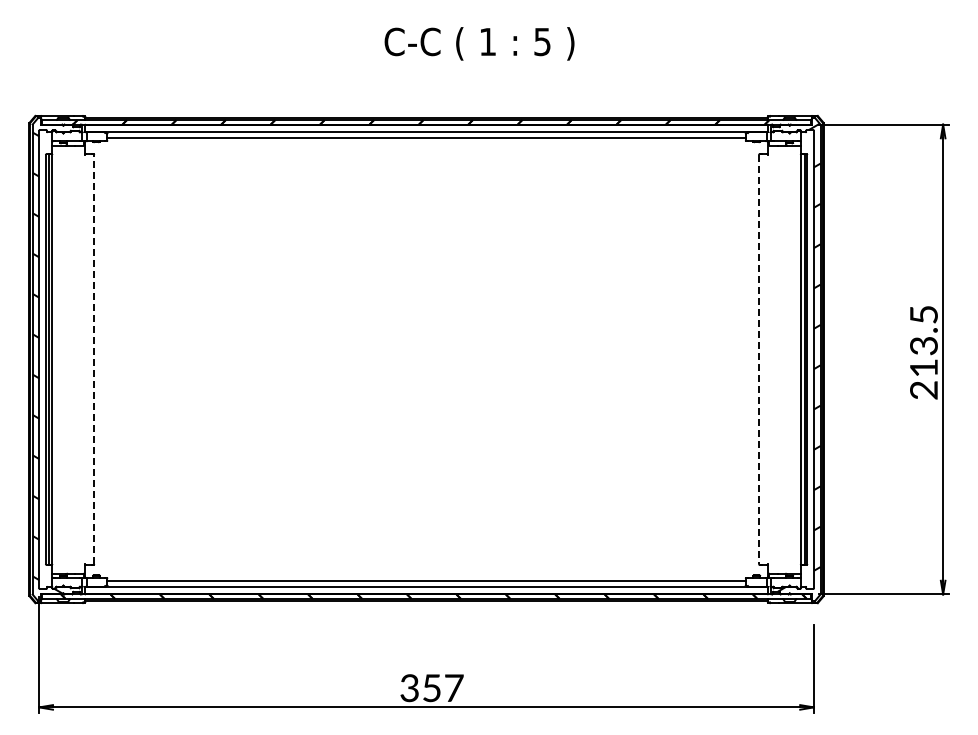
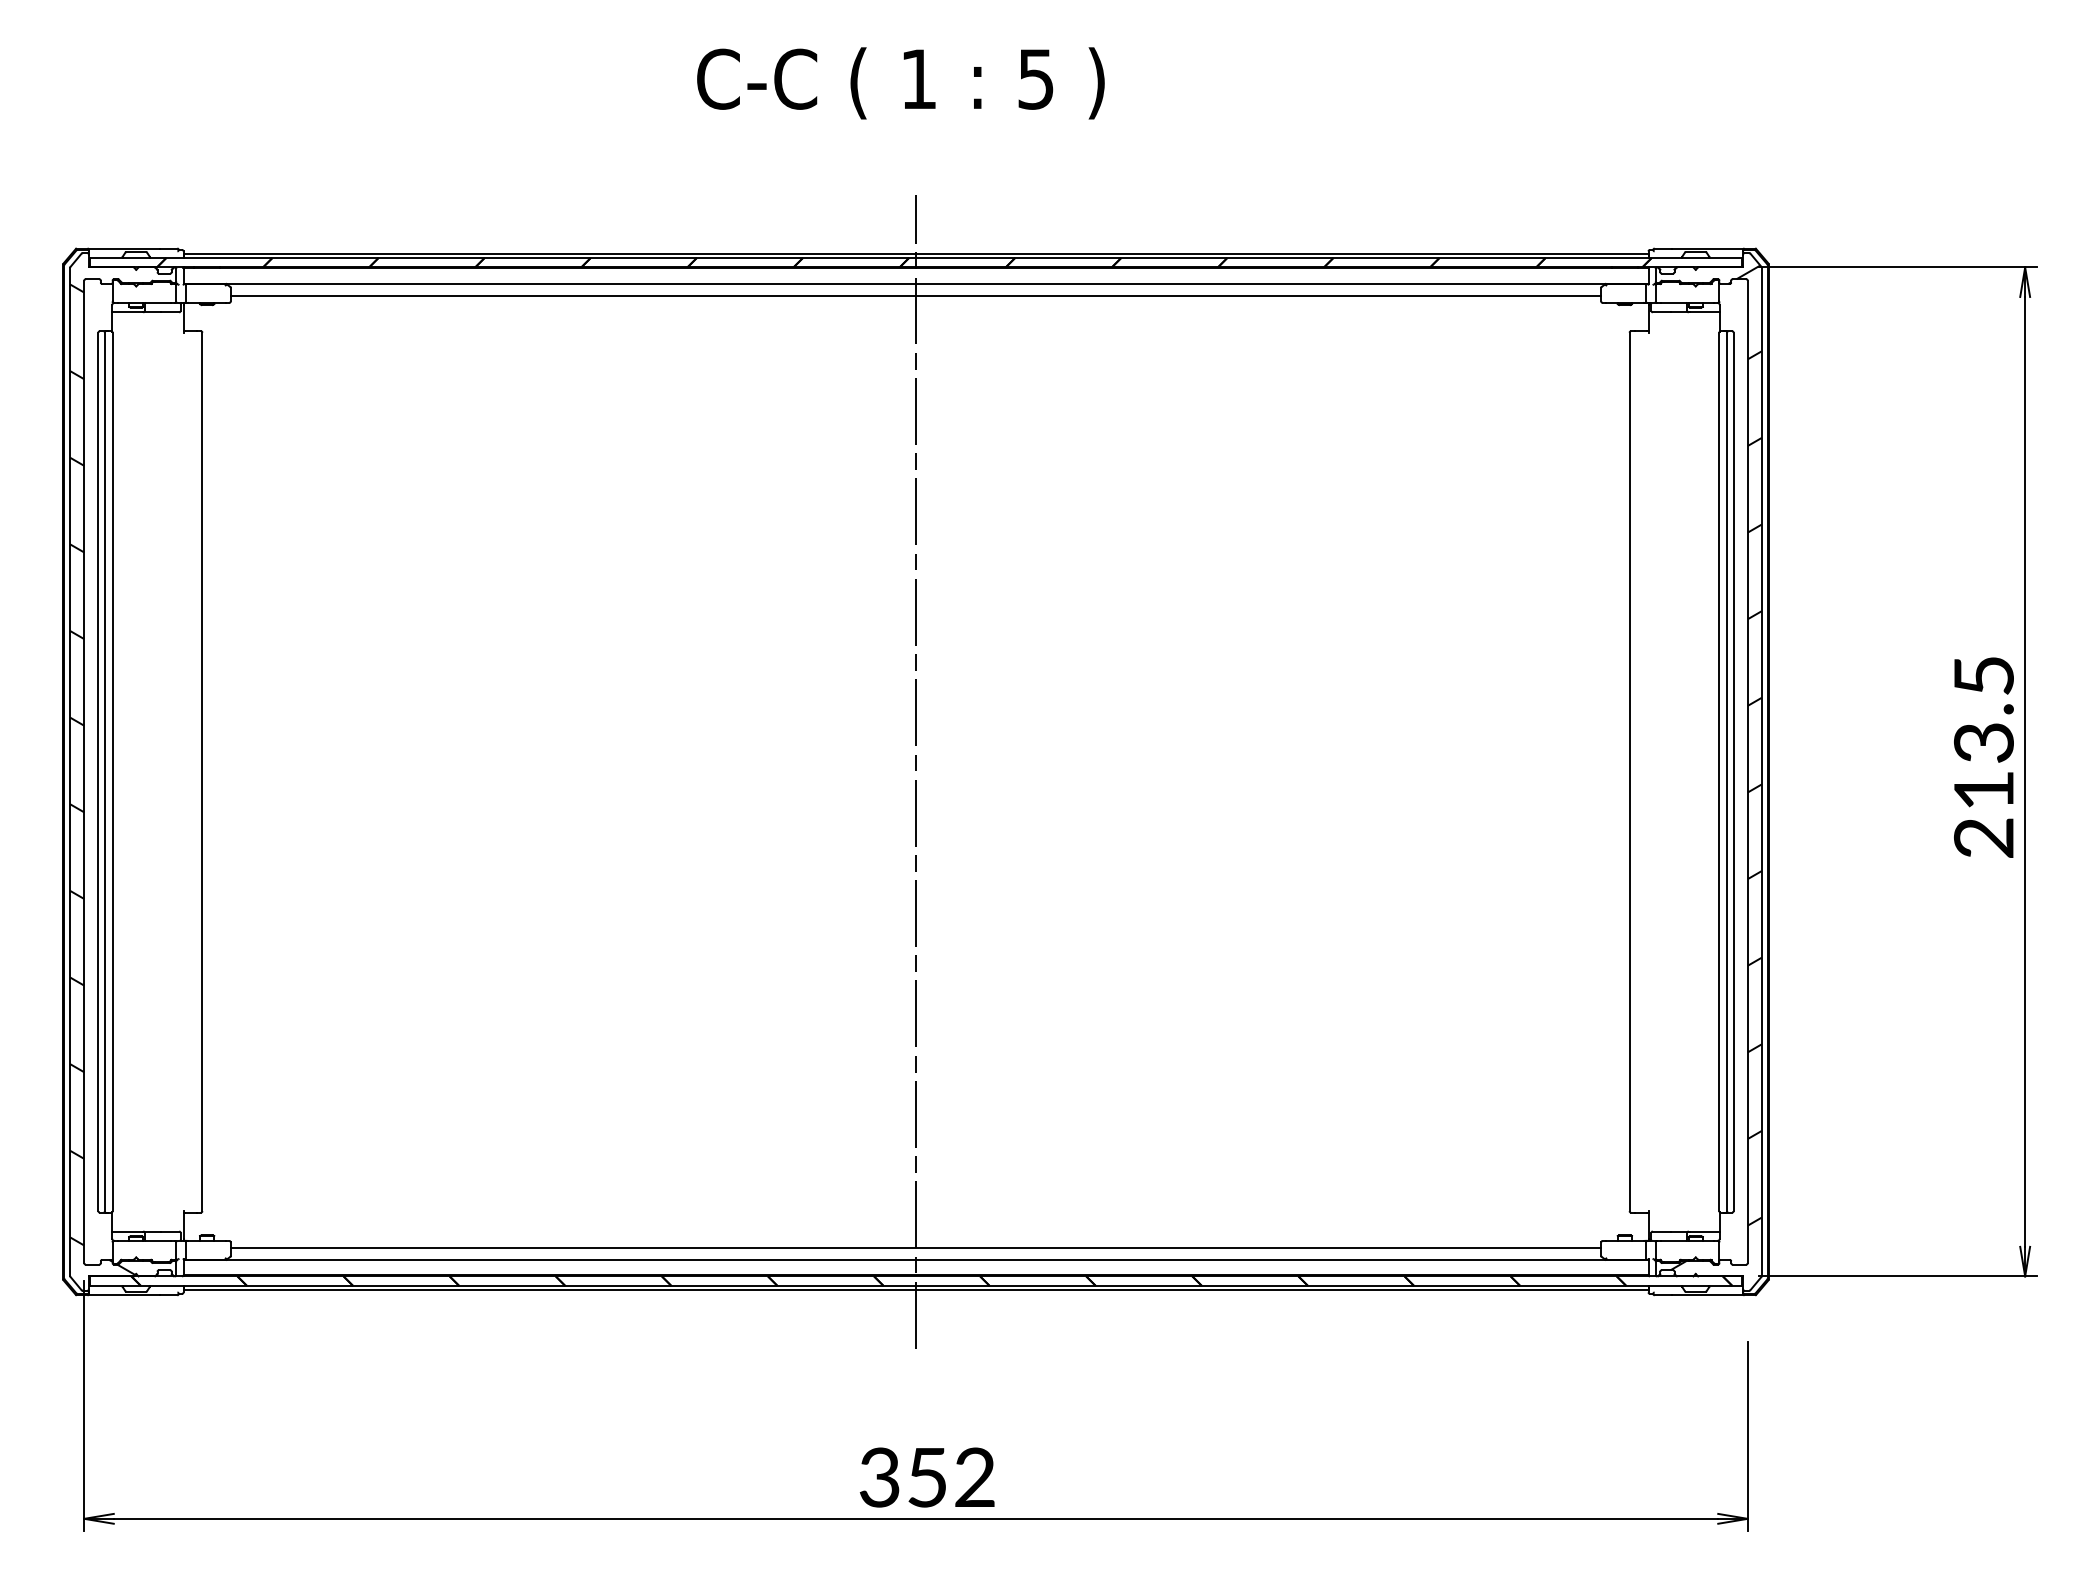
text: (479, 43) -> (900, 82), moved
line: (94, 359) -> (202, 771), dashed -> solid
line: (426, 359) -> (915, 771), added
line: (758, 359) -> (1628, 771), dashed -> solid
text: (454, 687) -> (975, 1476), 357 -> 352

